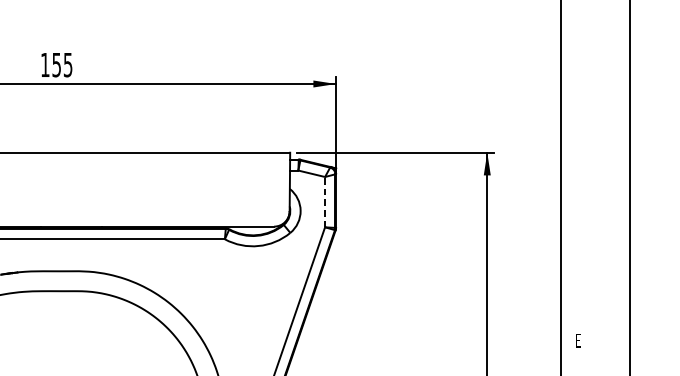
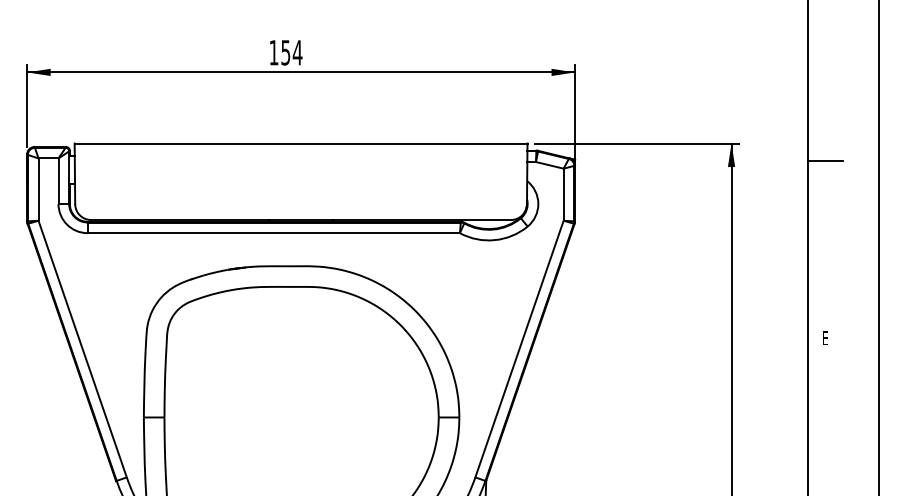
text: (67, 64) -> (297, 52), 155 -> 154
line: (578, 170) -> (825, 161), added
line: (324, 201) -> (563, 194), dashed -> solid

